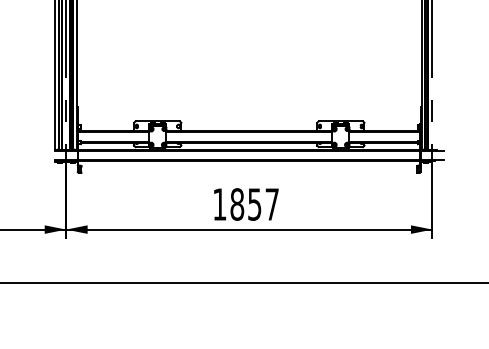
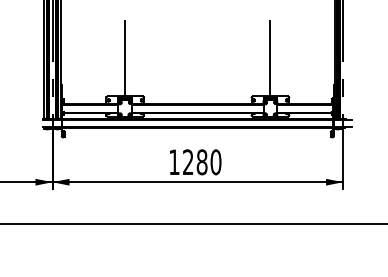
line: (158, 73) -> (125, 58), added
line: (340, 73) -> (270, 58), added
text: (255, 204) -> (202, 162), 1857 -> 1280

